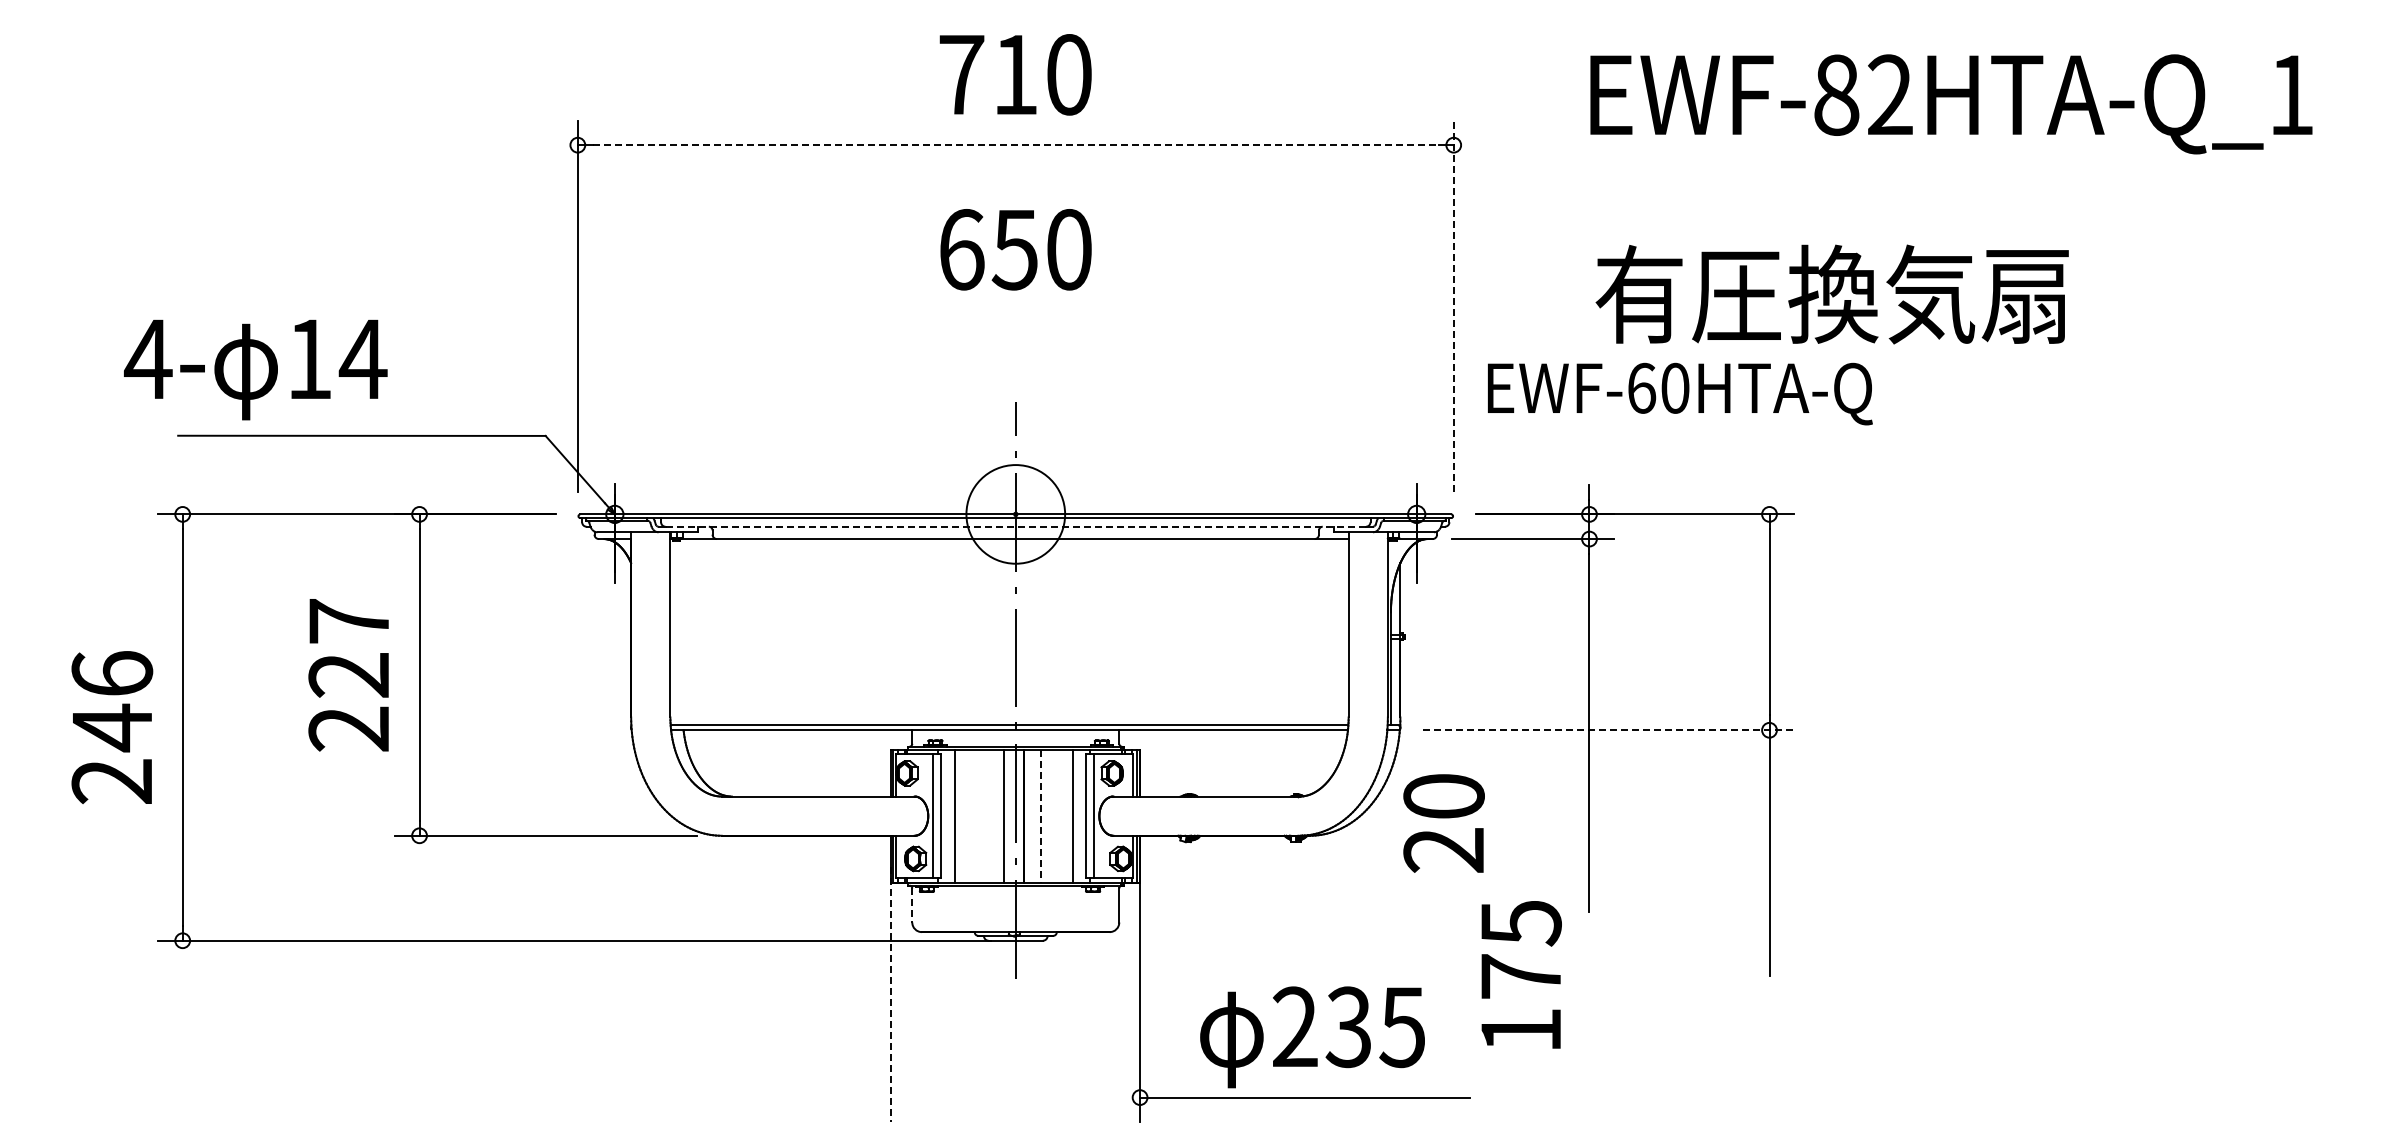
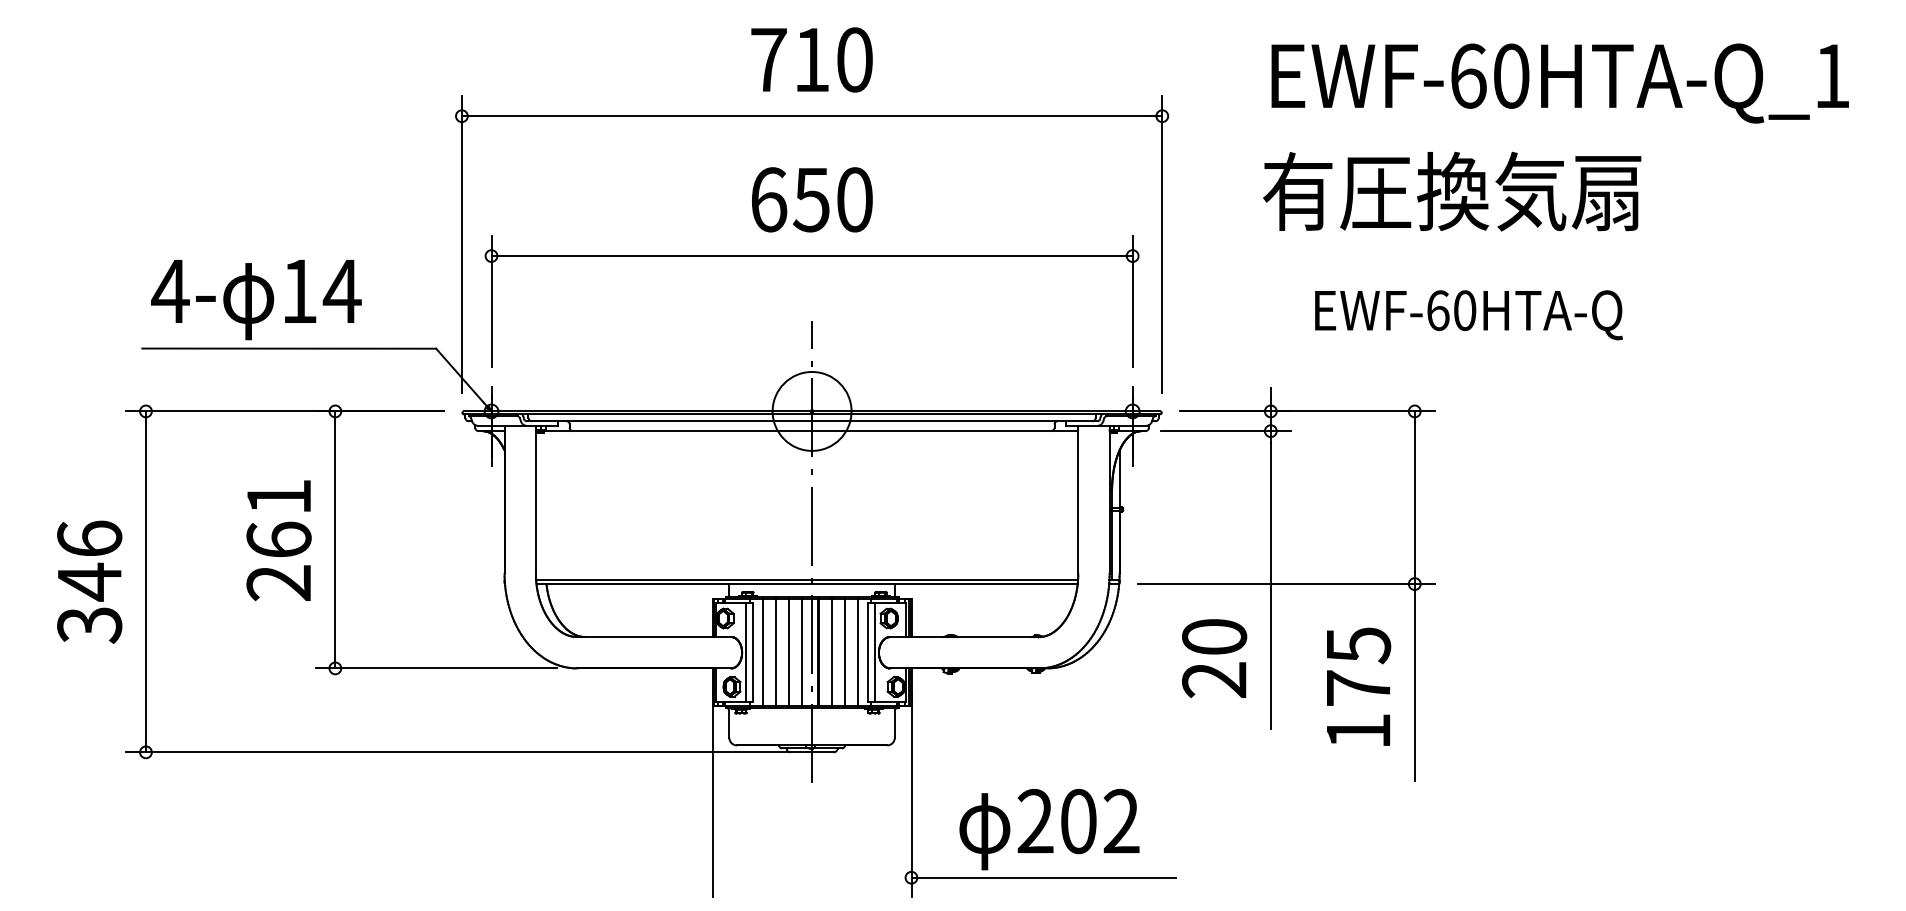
text: (1863, 94) -> (1489, 75), EWF-82HTA-Q_1 -> EWF-60HTA-Q_1
line: (1016, 145) -> (812, 116), dashed -> solid
text: (1831, 294) -> (1451, 191), moved
line: (1453, 306) -> (1162, 245), dashed -> solid
part: (1015, 320) -> (811, 256), added
text: (255, 369) -> (256, 299), moved
text: (1680, 393) -> (1469, 314), moved
line: (1015, 526) -> (811, 421), dashed -> solid
text: (349, 648) -> (279, 518), 227 -> 261
line: (1608, 730) -> (1286, 584), dashed -> solid
text: (112, 782) -> (89, 625), 246 -> 346
line: (970, 815) -> (775, 652), added
line: (986, 815) -> (788, 652), added
line: (1057, 815) -> (845, 652), added
line: (1040, 816) -> (831, 653), dashed -> solid
text: (1443, 823) -> (1214, 658), moved
line: (912, 905) -> (729, 724), dashed -> solid
text: (1521, 974) -> (1358, 686), moved
line: (891, 994) -> (712, 795), dashed -> solid
text: (1375, 1027) -> (1099, 821), 235 -> 202

